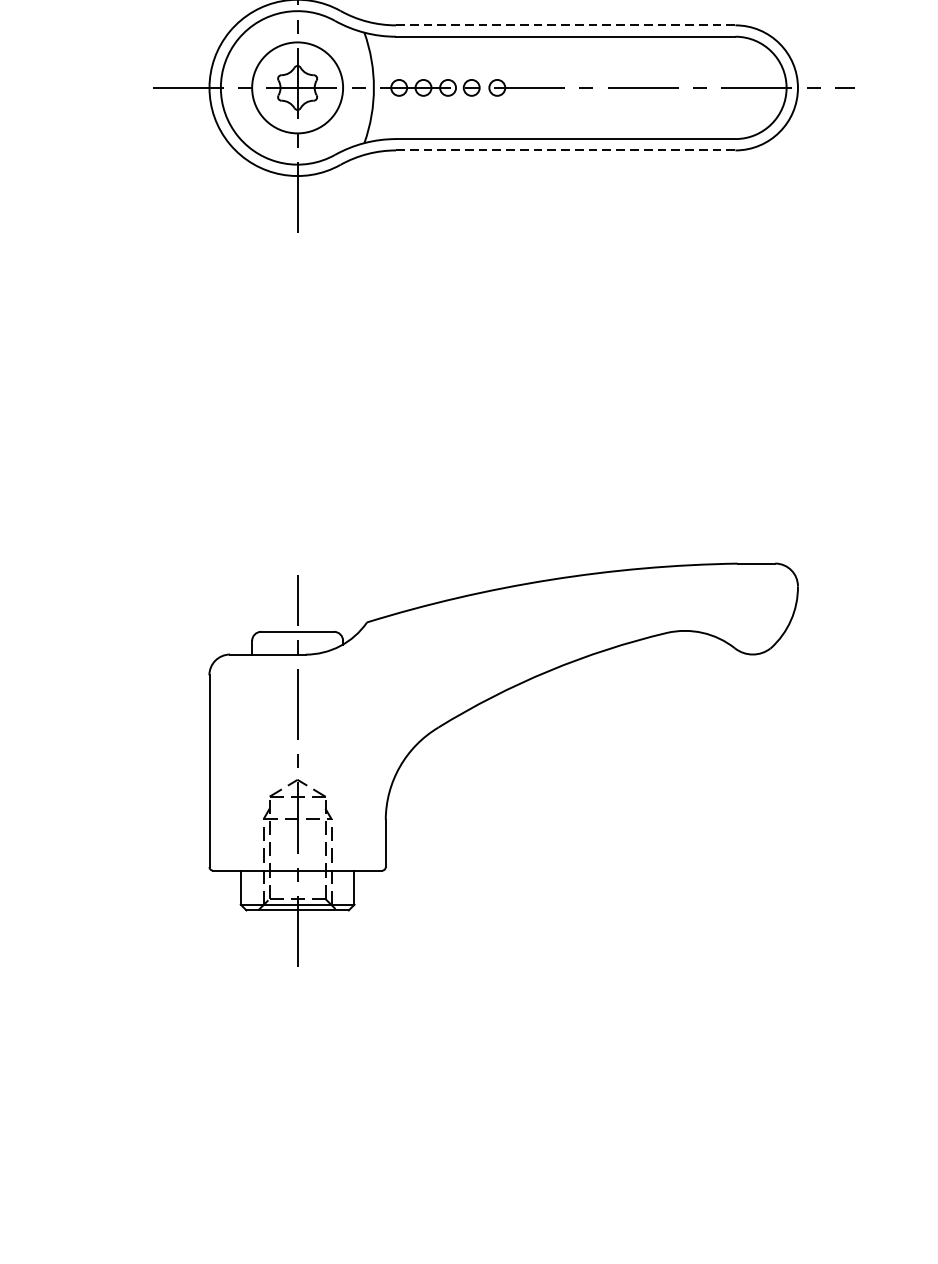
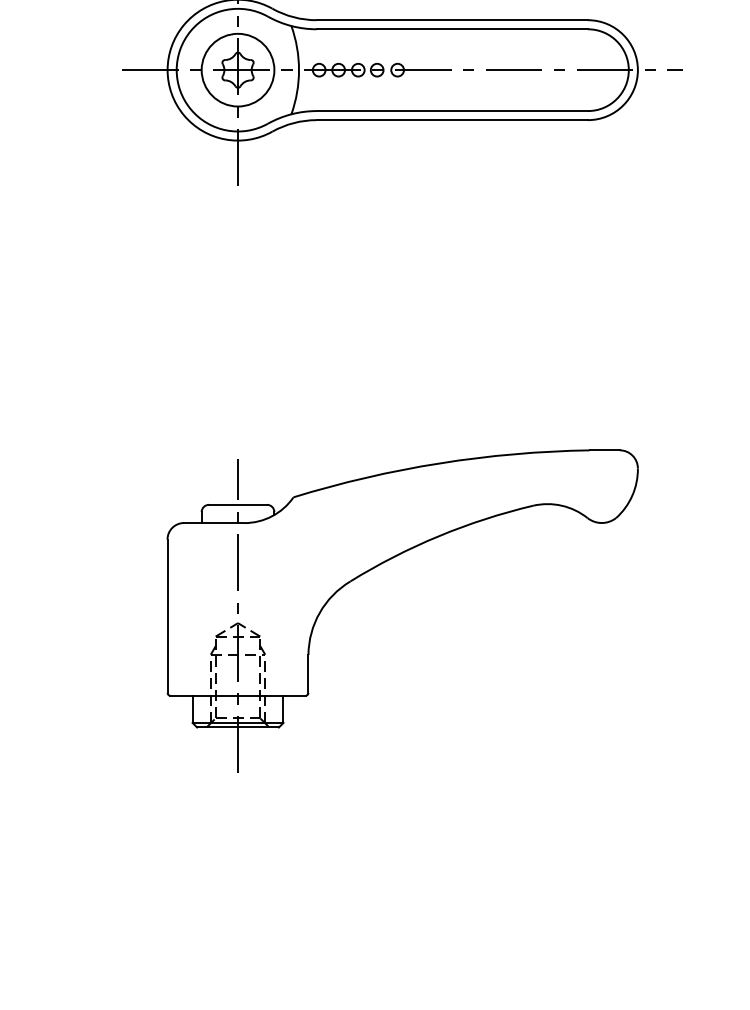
line: (565, 25) -> (452, 20), dashed -> solid
line: (565, 150) -> (452, 120), dashed -> solid

